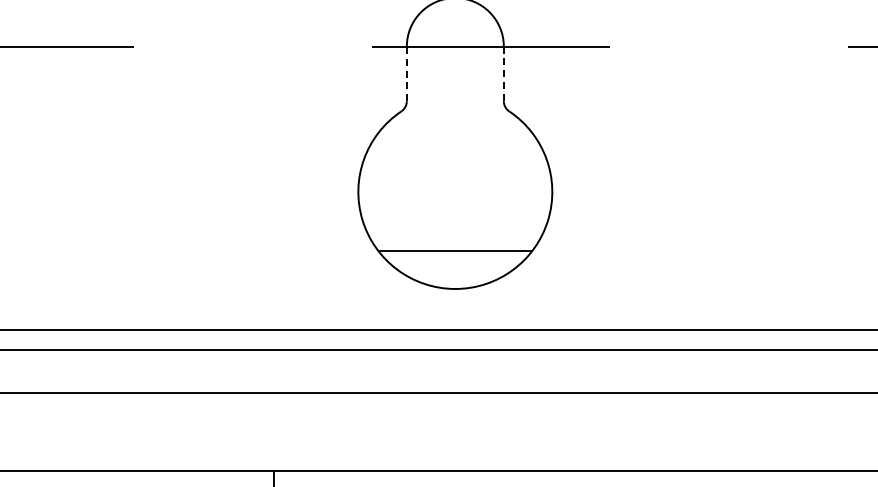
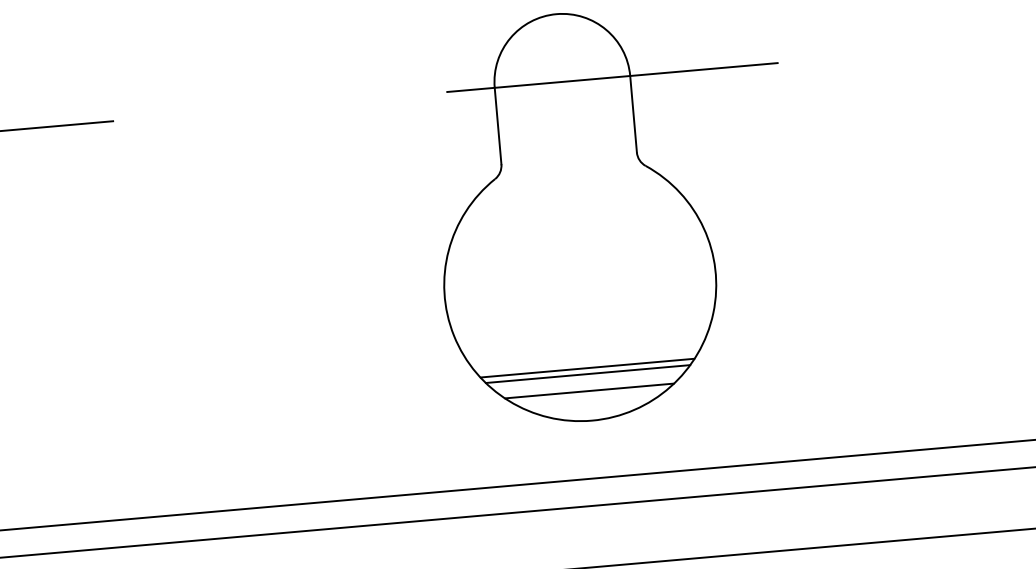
line: (406, 73) -> (497, 125), dashed -> solid
line: (503, 74) -> (633, 115), dashed -> solid
line: (455, 255) -> (588, 373), added
line: (455, 267) -> (589, 390), added

